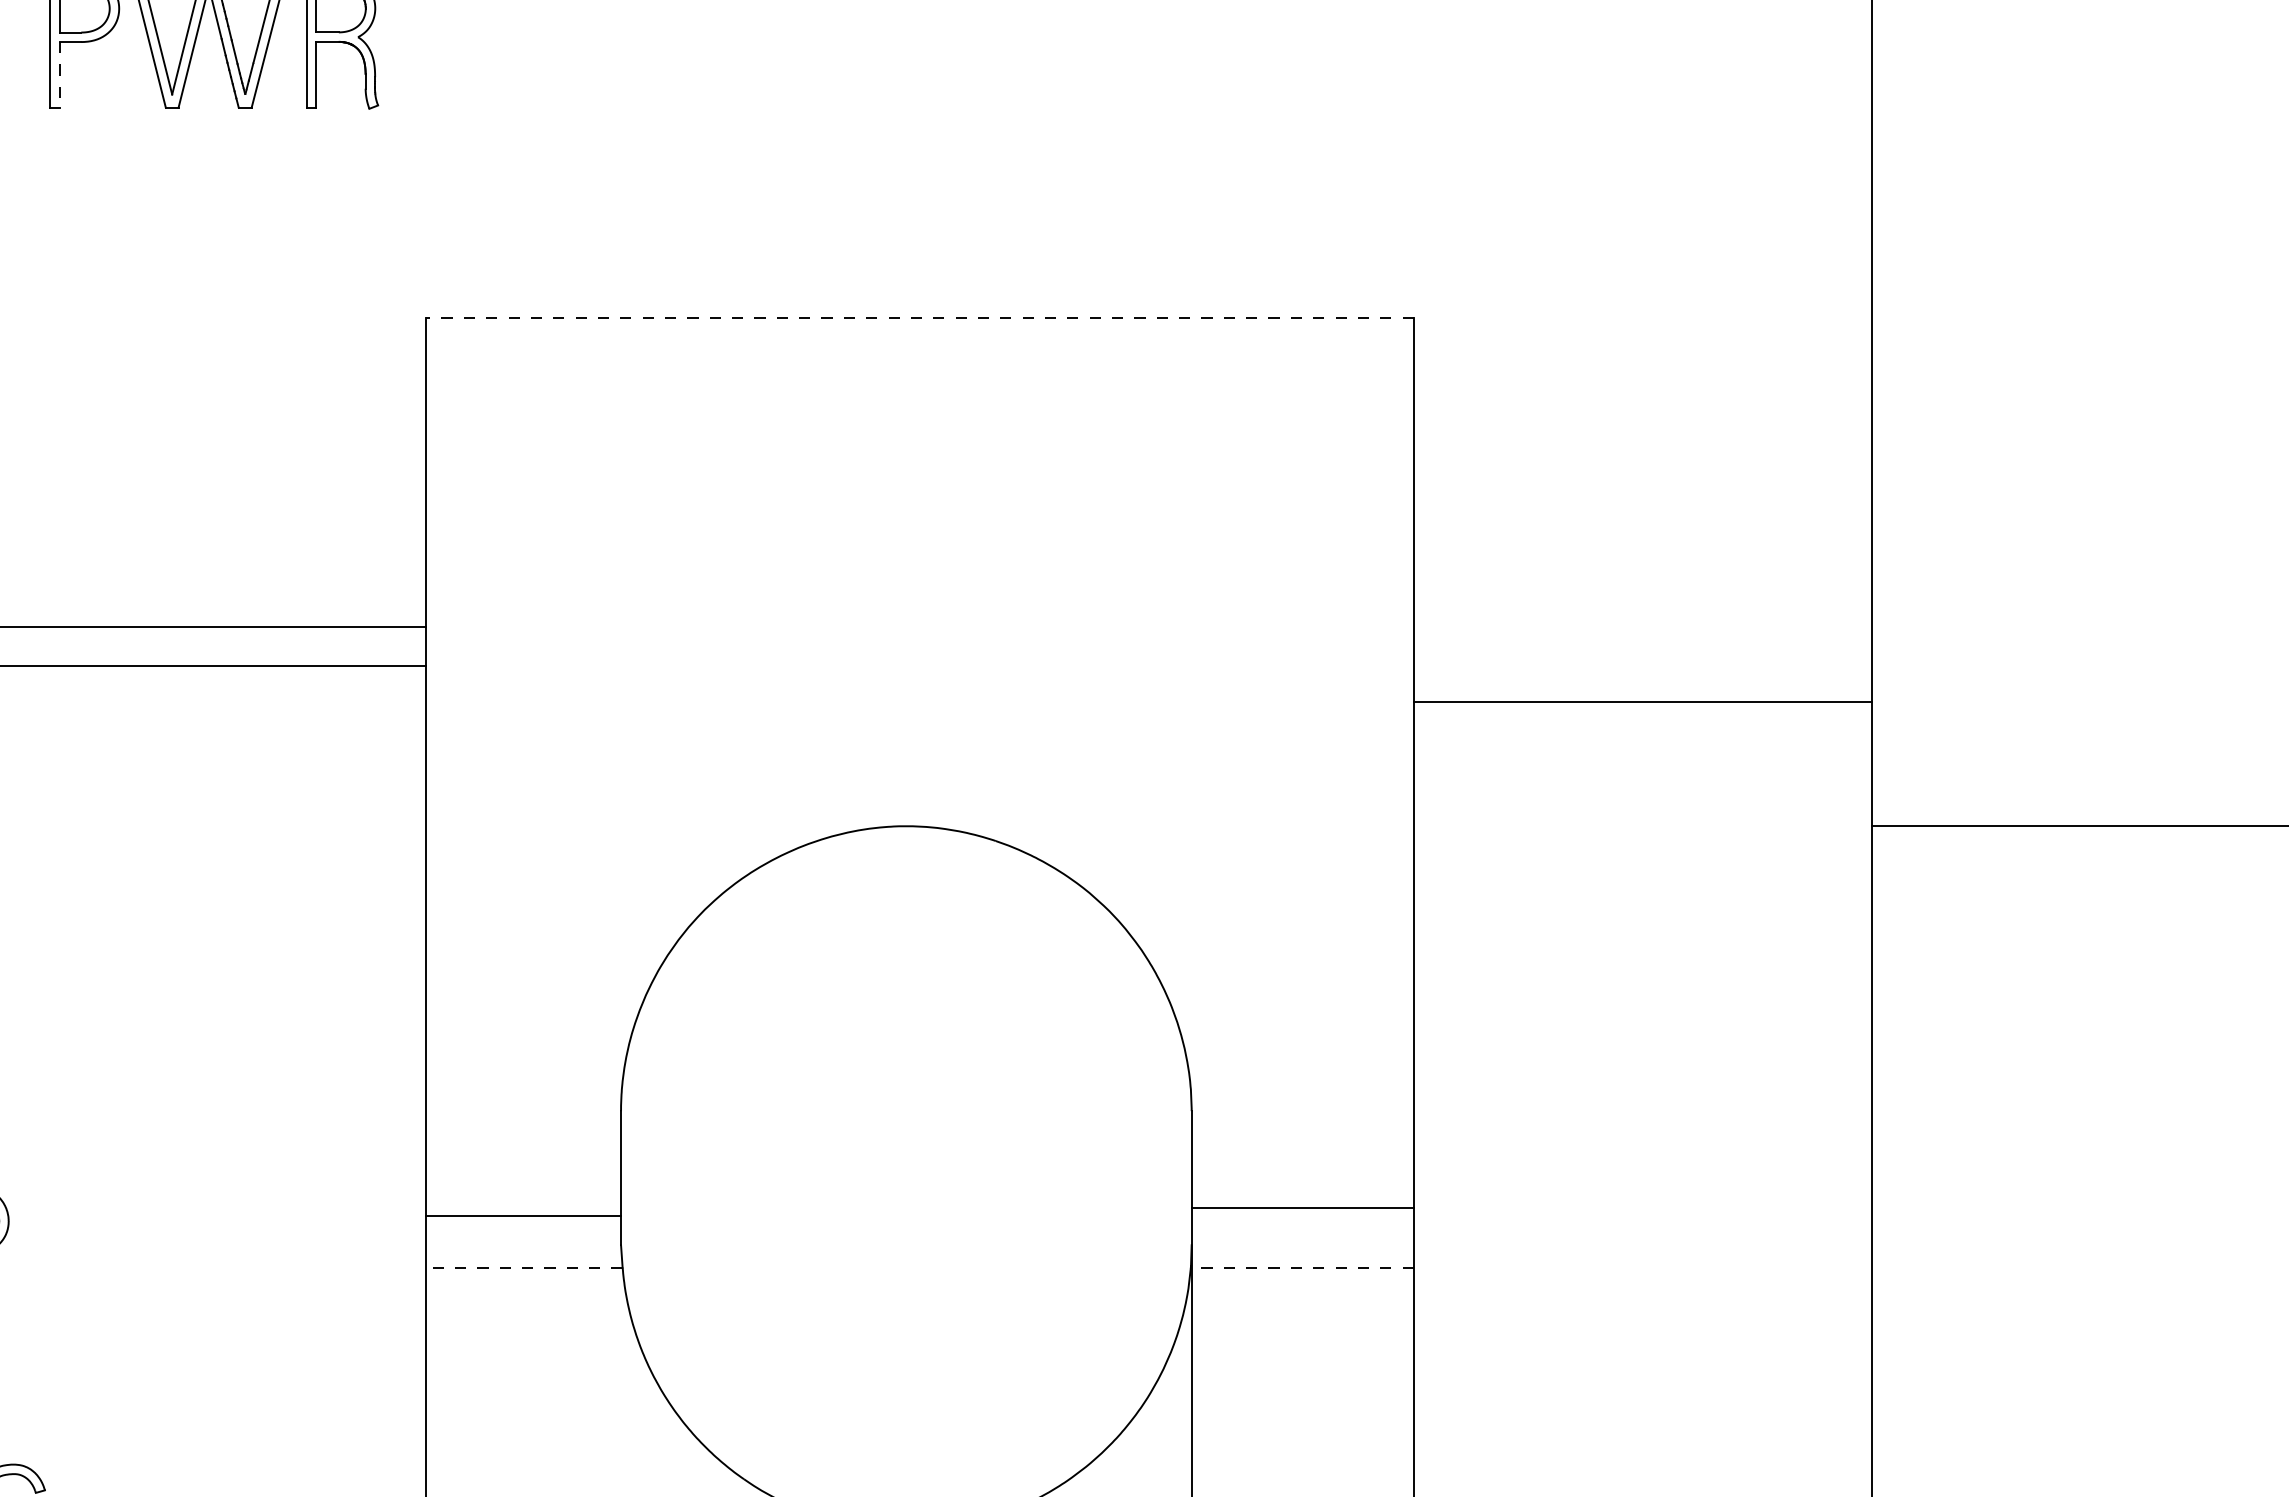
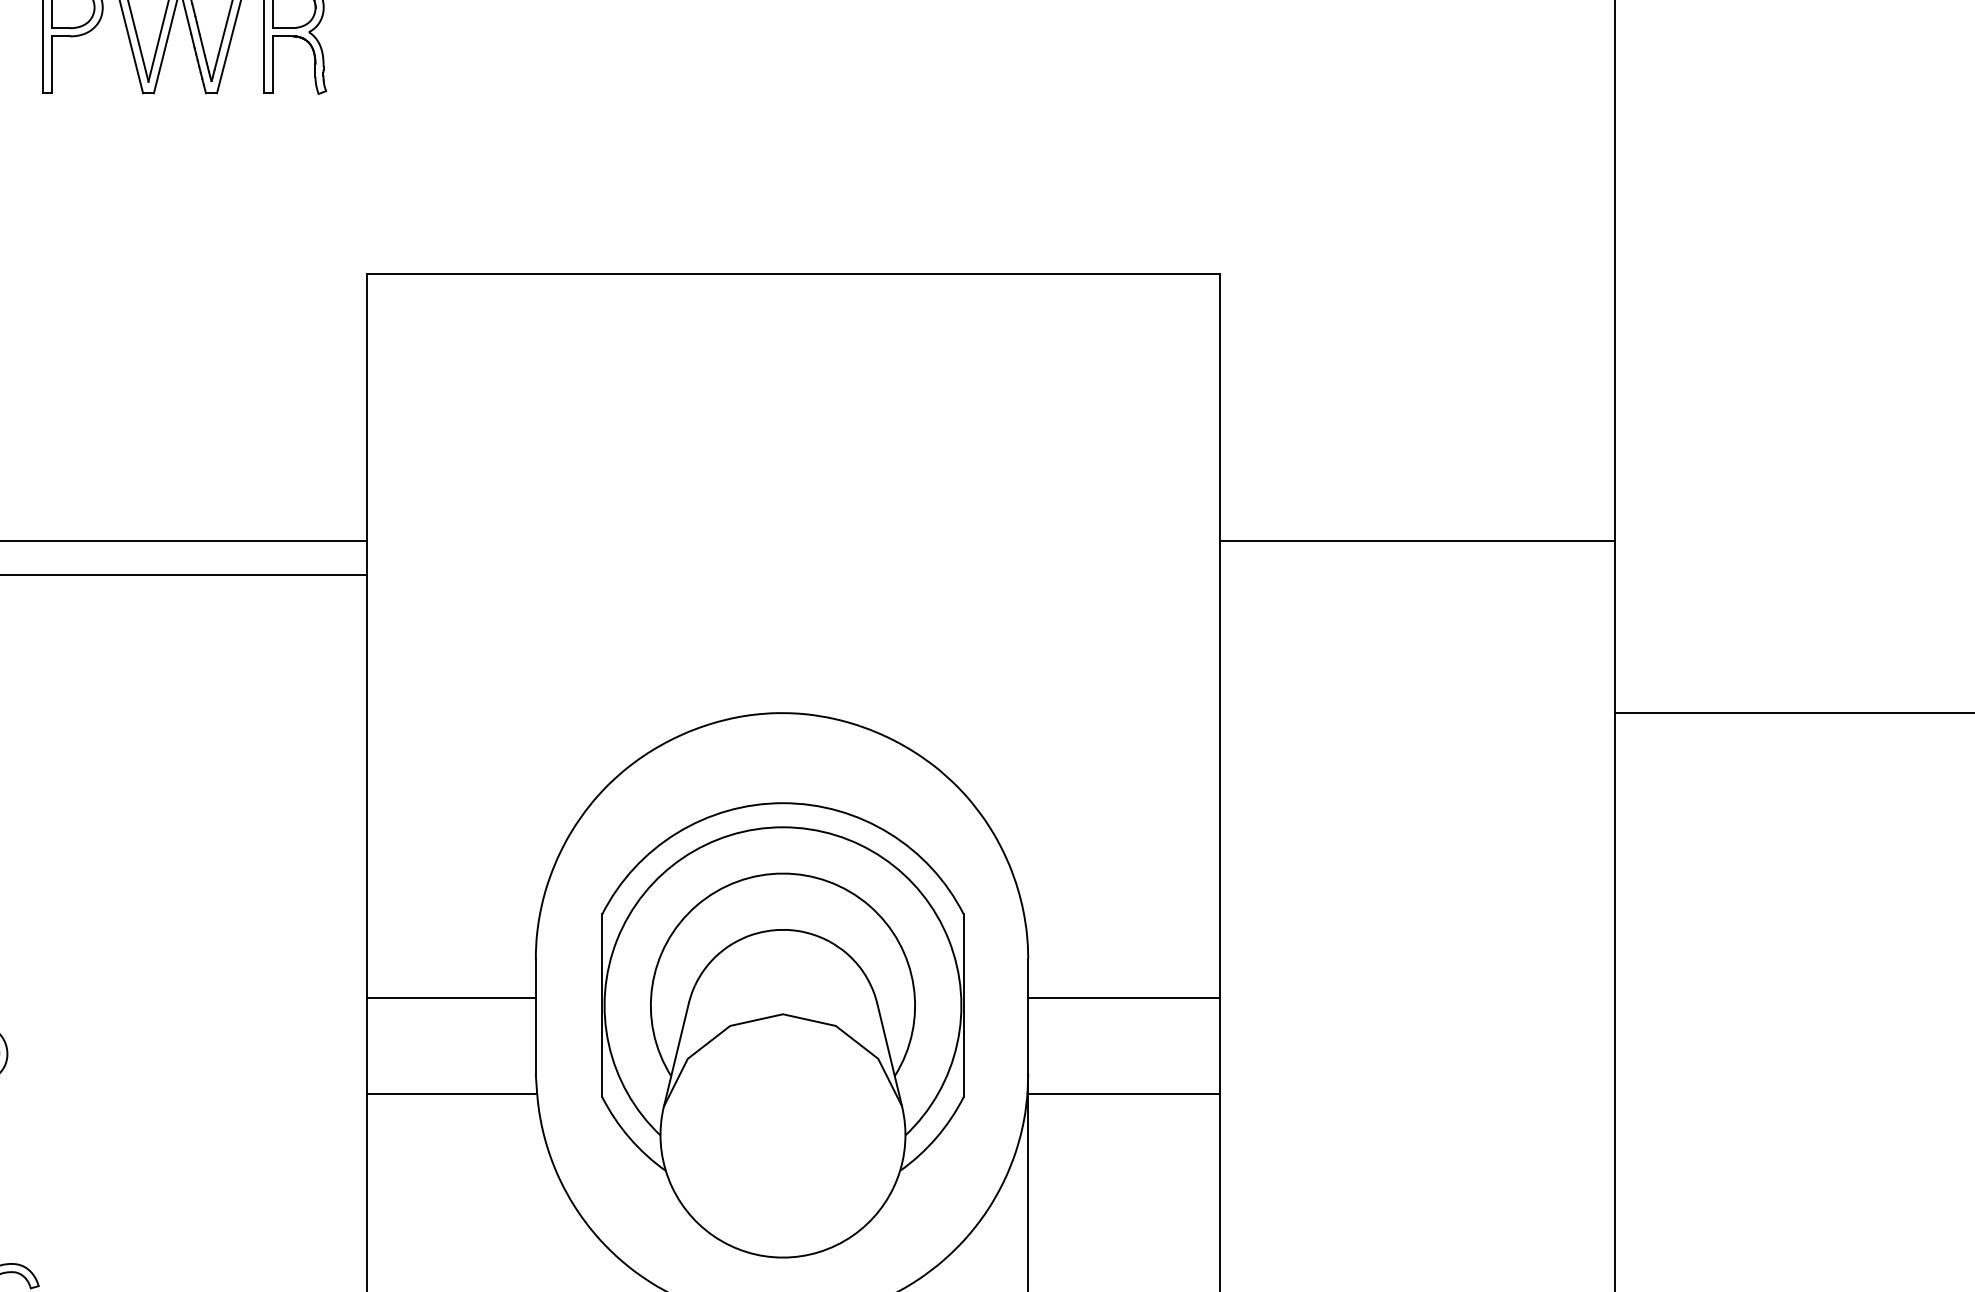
line: (59, 74) -> (51, 64), dashed -> solid
line: (919, 317) -> (793, 274), dashed -> solid
line: (1642, 702) -> (1417, 541), moved
part: (907, 1193) -> (782, 1029), added
line: (1302, 1207) -> (1123, 997), moved
line: (523, 1215) -> (451, 997), moved
line: (523, 1267) -> (451, 1093), dashed -> solid
line: (1301, 1267) -> (1122, 1093), dashed -> solid

